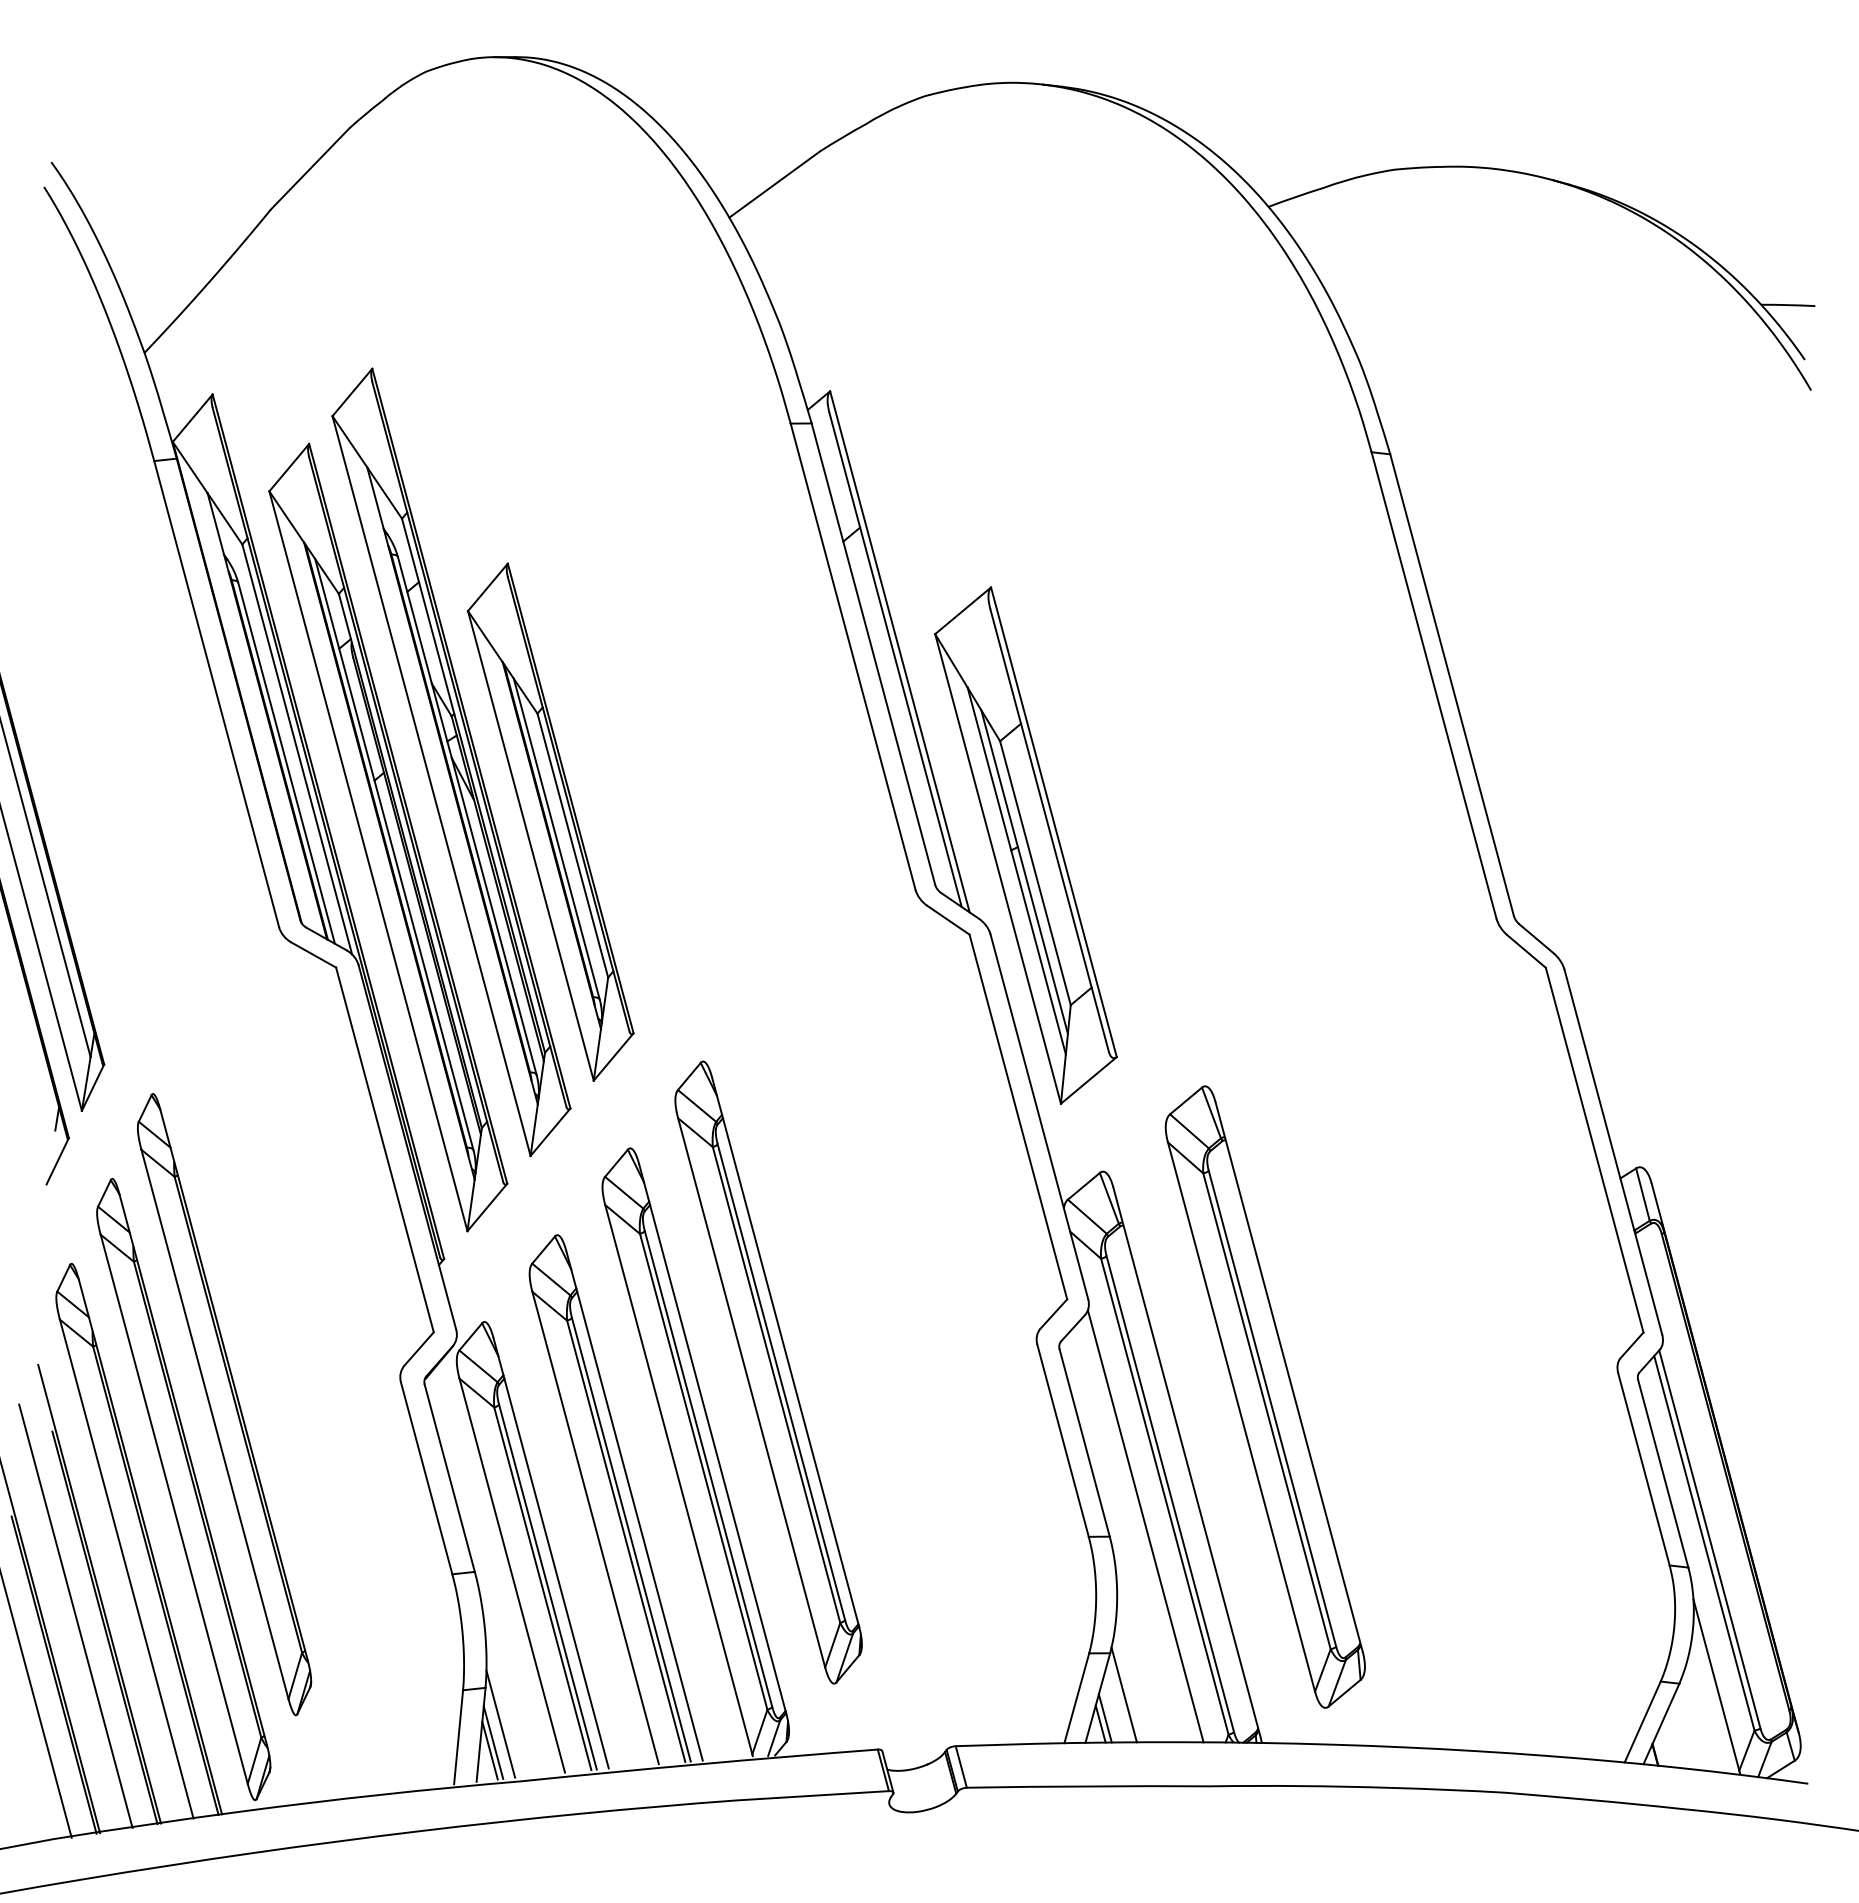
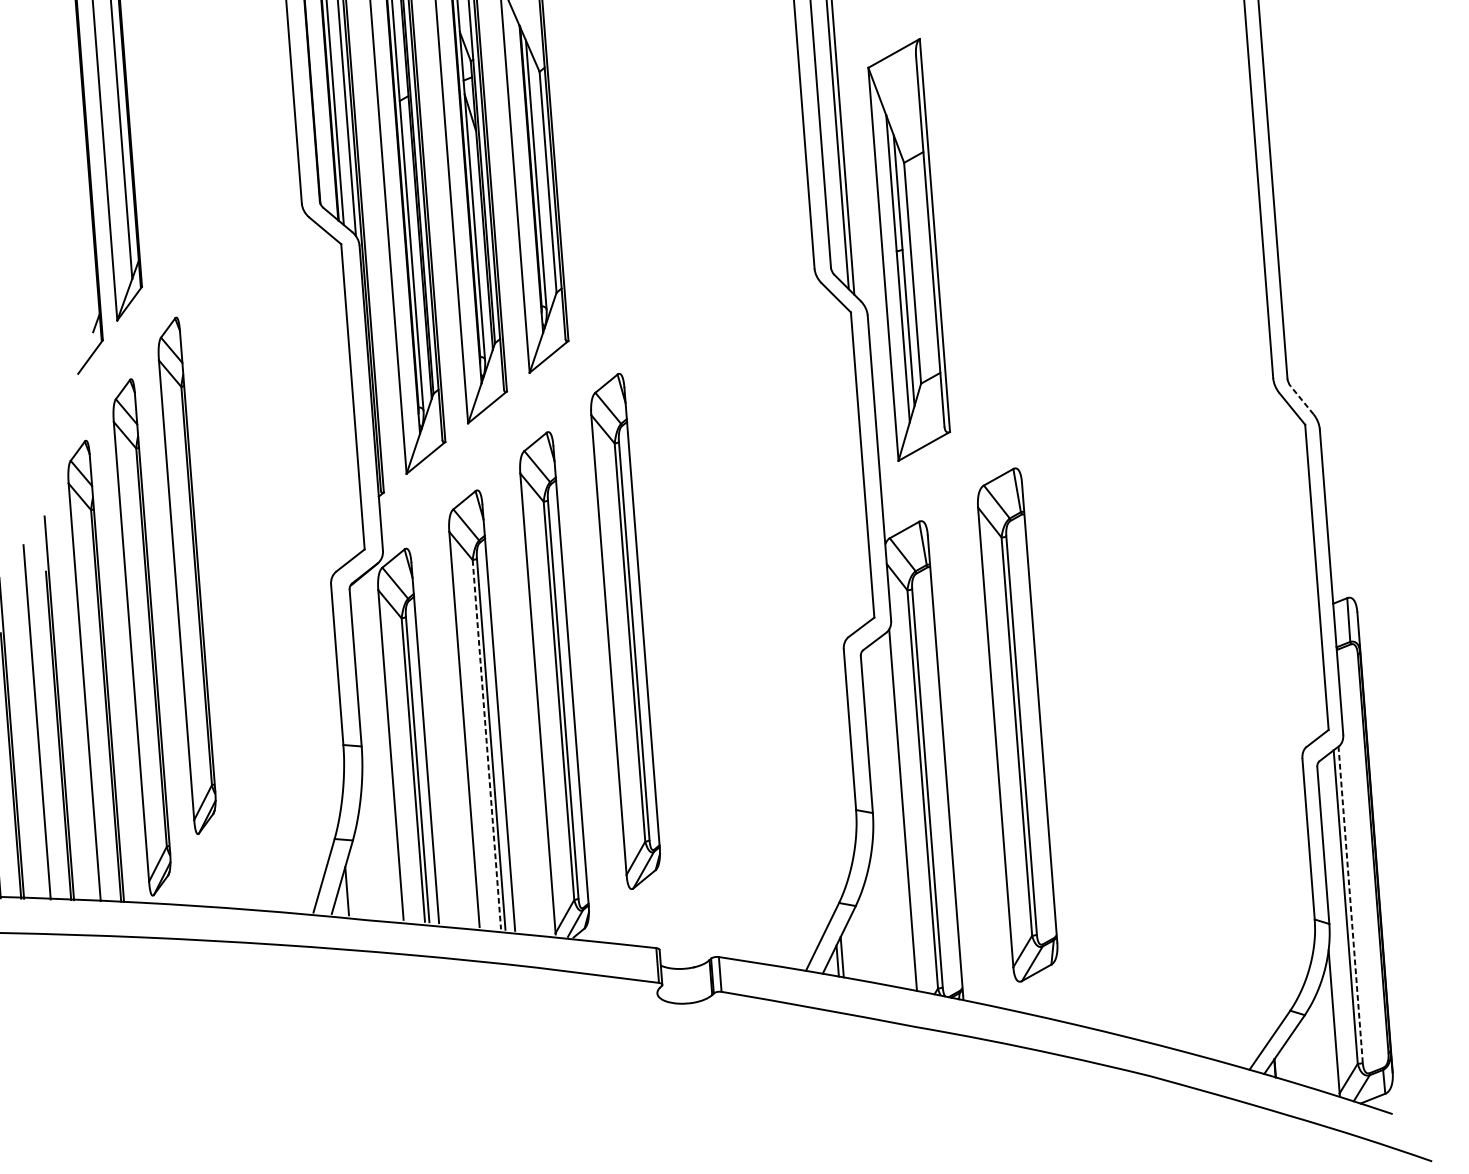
line: (1536, 938) -> (1302, 400), solid -> dashed
line: (1709, 1539) -> (1350, 904), solid -> dashed
line: (626, 1541) -> (487, 744), solid -> dashed
line: (1123, 1694) -> (860, 940), removed
line: (500, 1723) -> (359, 871), removed
line: (493, 1742) -> (351, 885), removed

